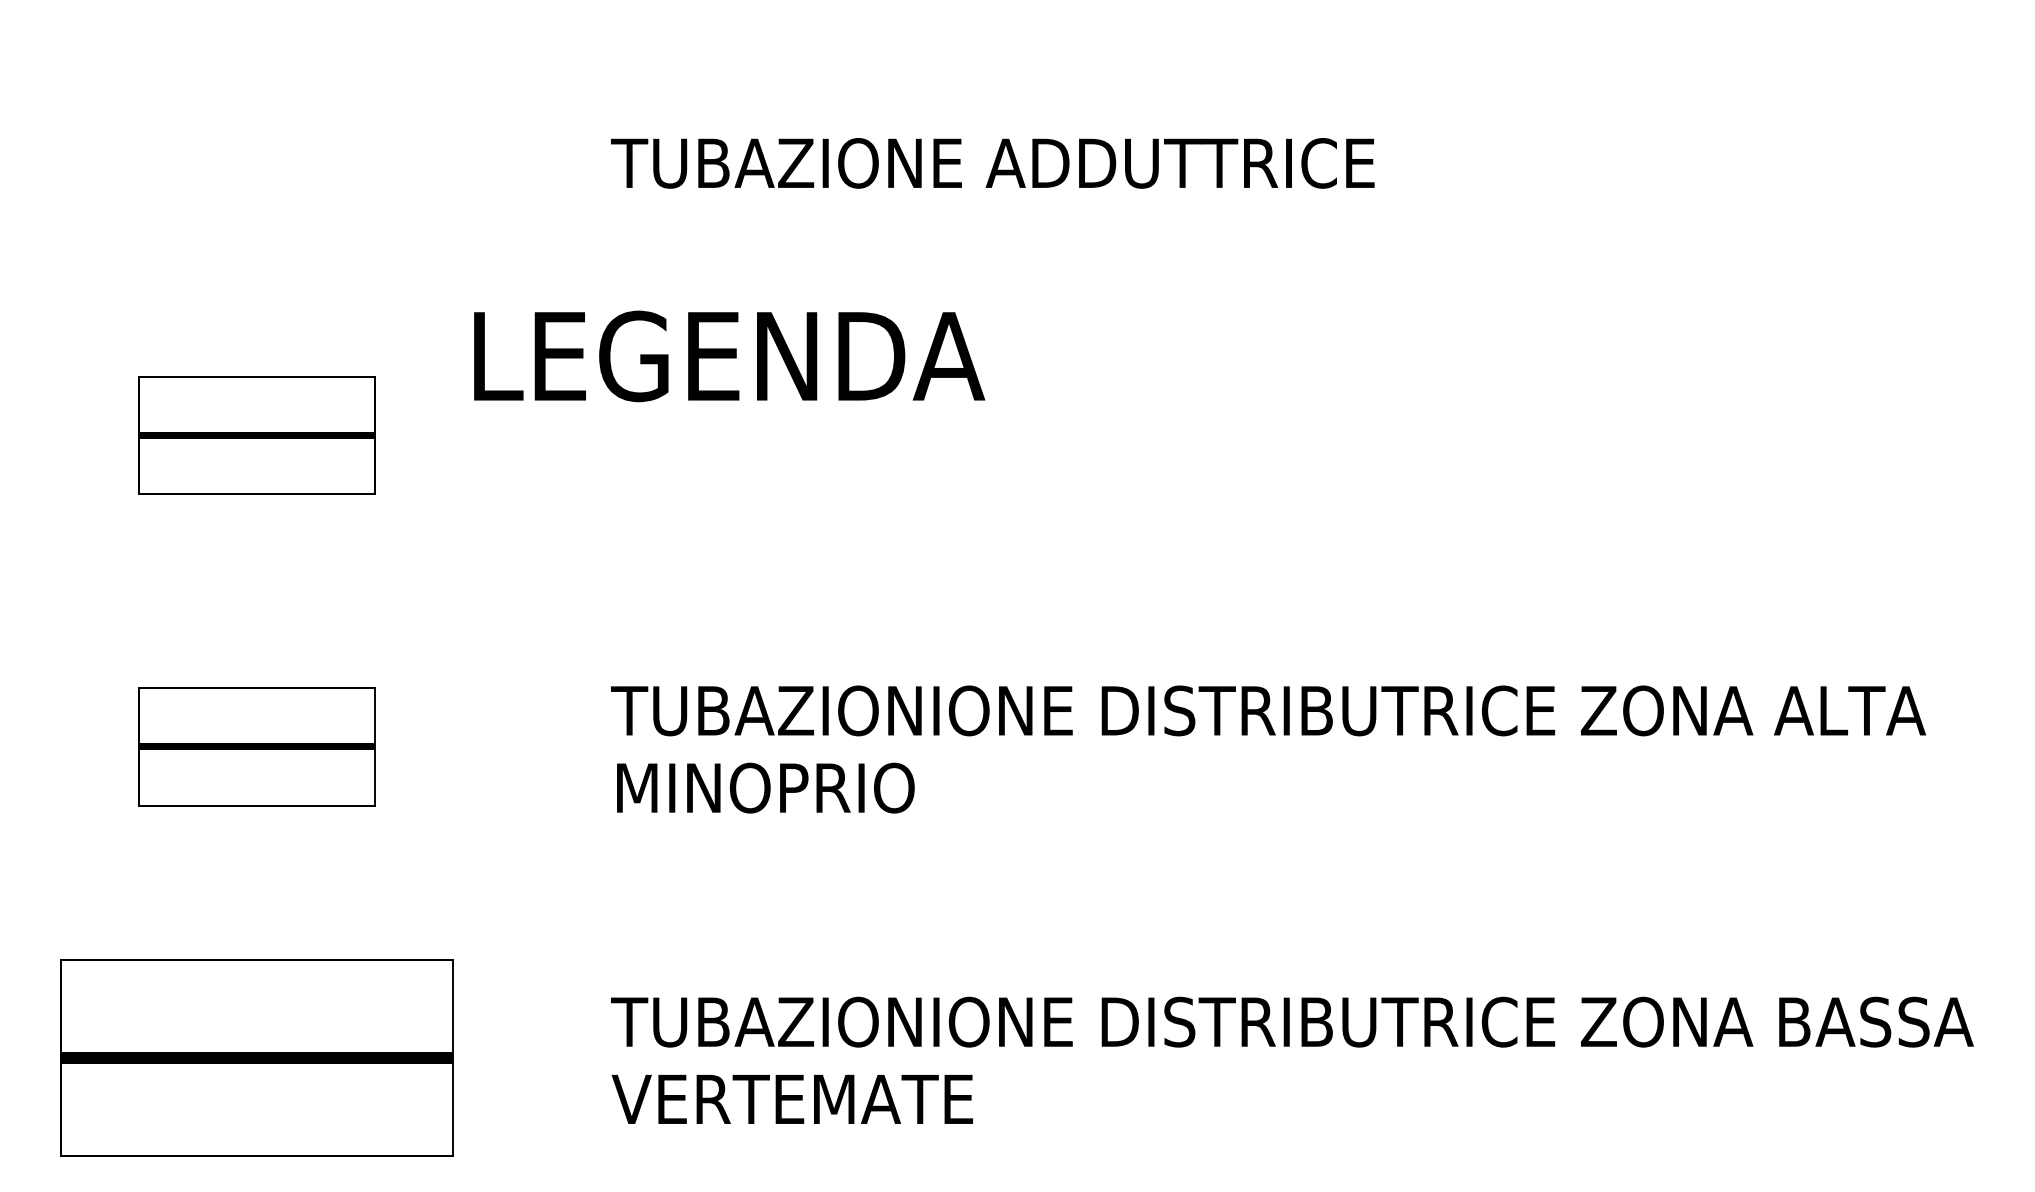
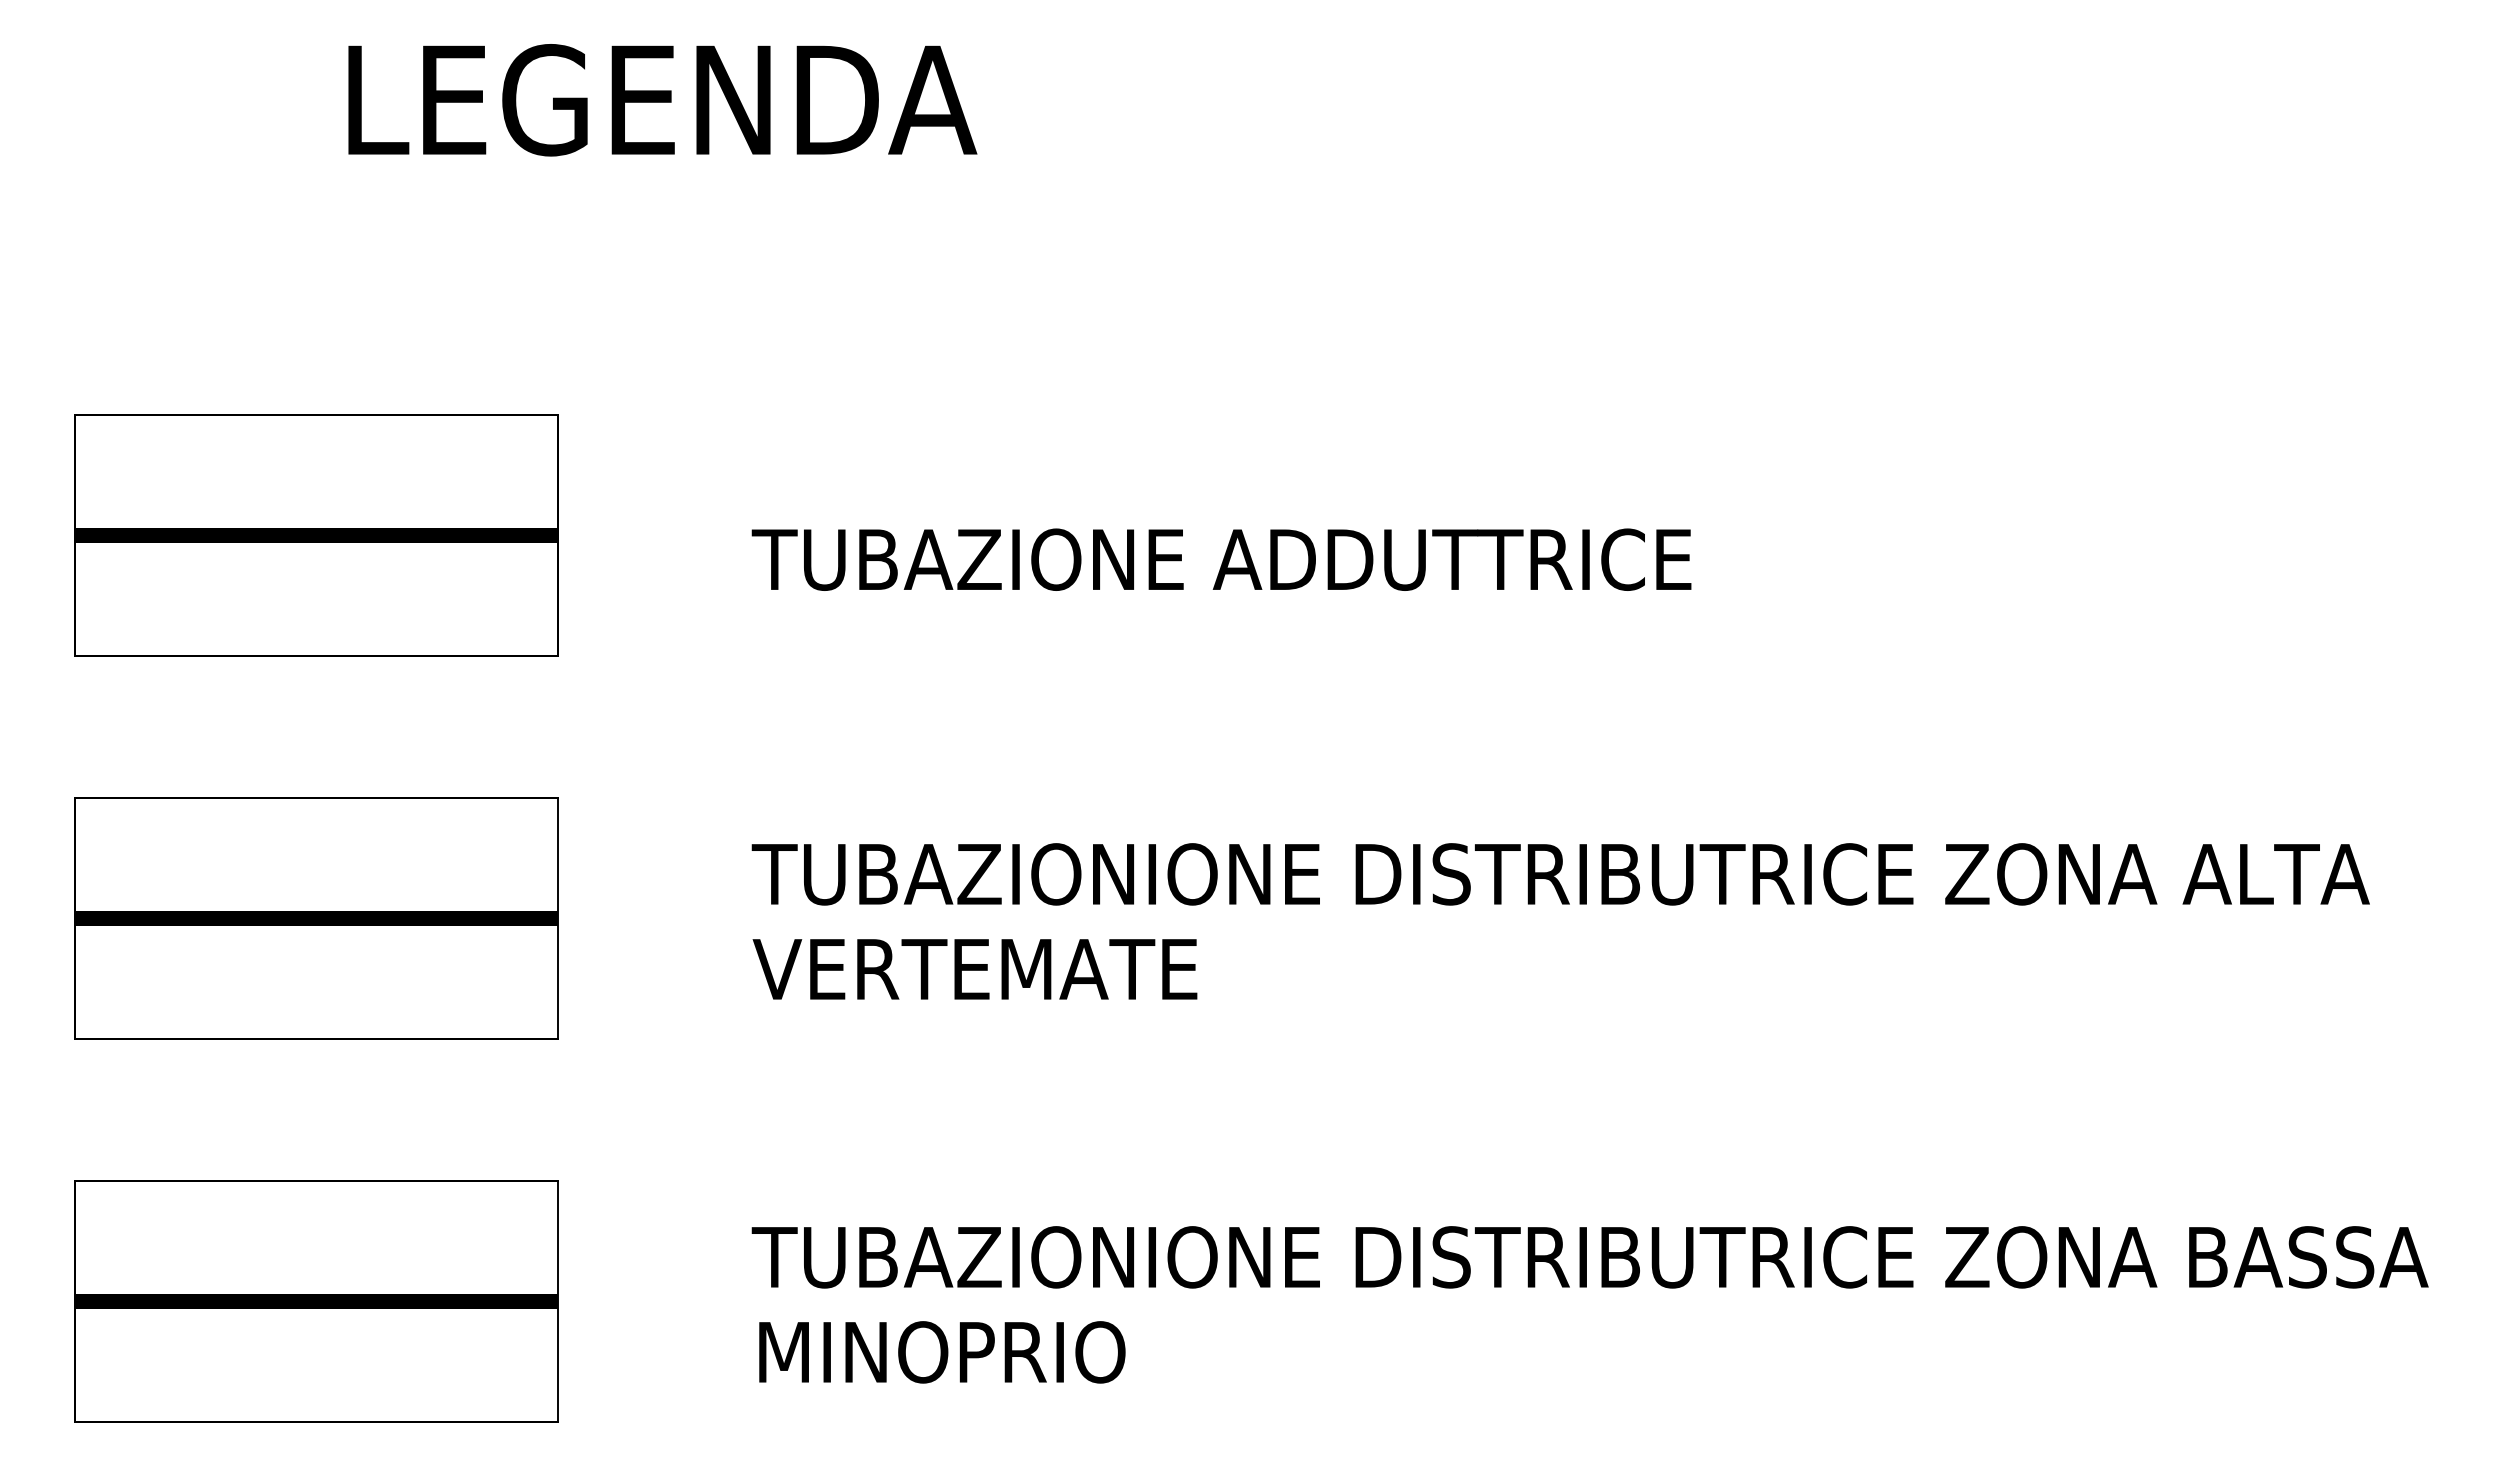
text: (992, 163) -> (1221, 559), moved
text: (729, 356) -> (662, 100), moved
part: (257, 435) -> (316, 535), size x1.67
part: (257, 746) -> (316, 918), size x1.67
text: (791, 788) -> (974, 969), MINOPRIO -> VERTEMATE
text: (791, 1099) -> (974, 1352), VERTEMATE -> MINOPRIO

